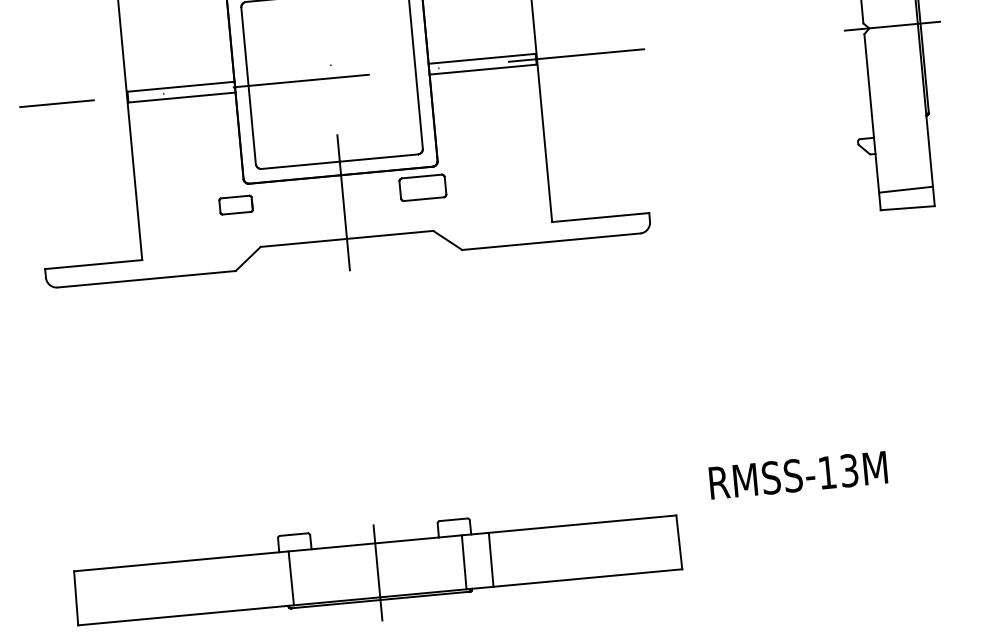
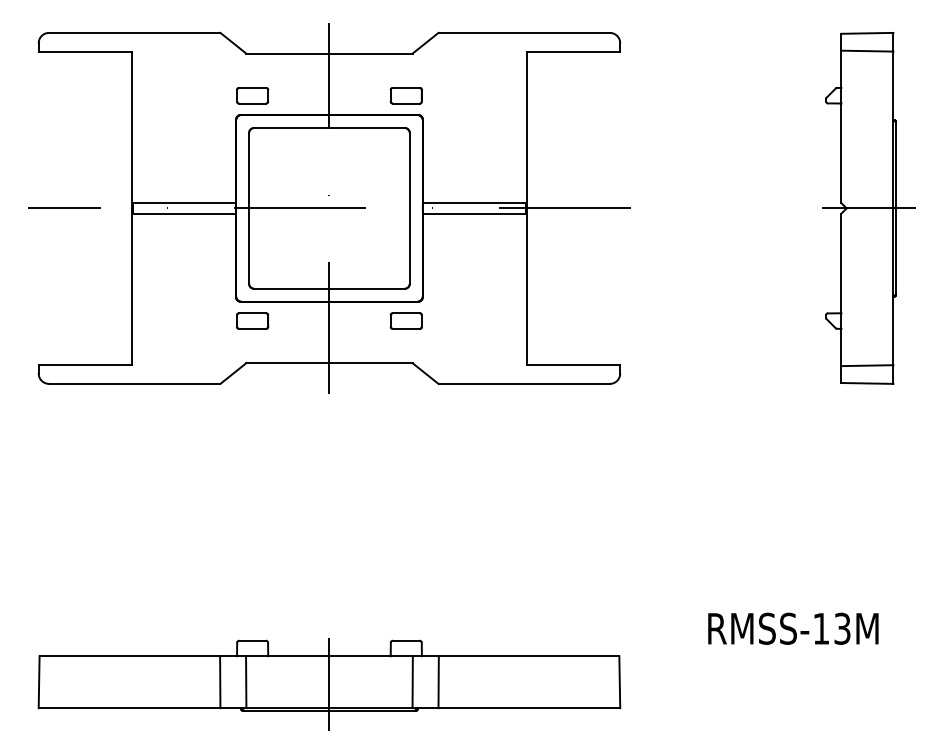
part: (421, 187) -> (405, 320), size x0.71
part: (235, 204) -> (252, 320), moved
text: (798, 475) -> (793, 628), moved
line: (264, 581) -> (220, 682), added

